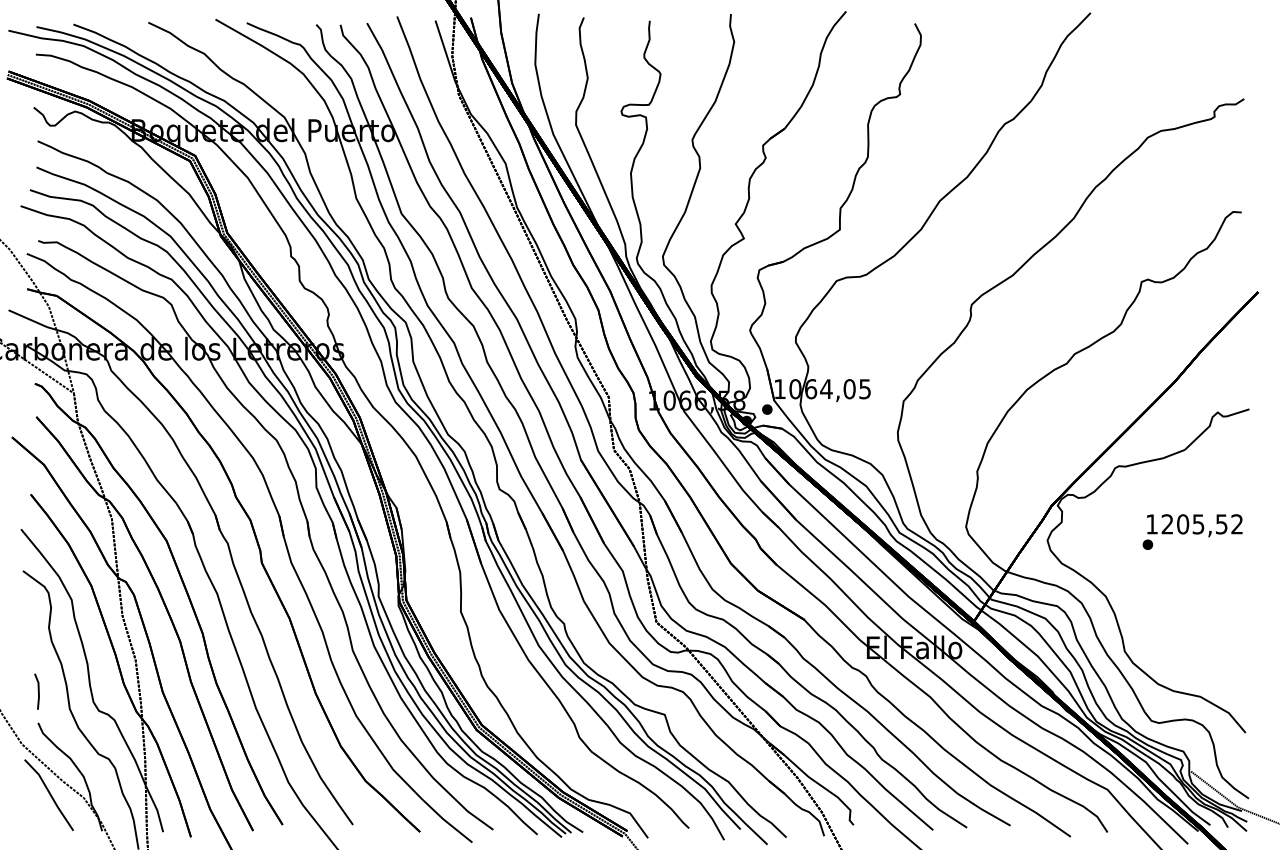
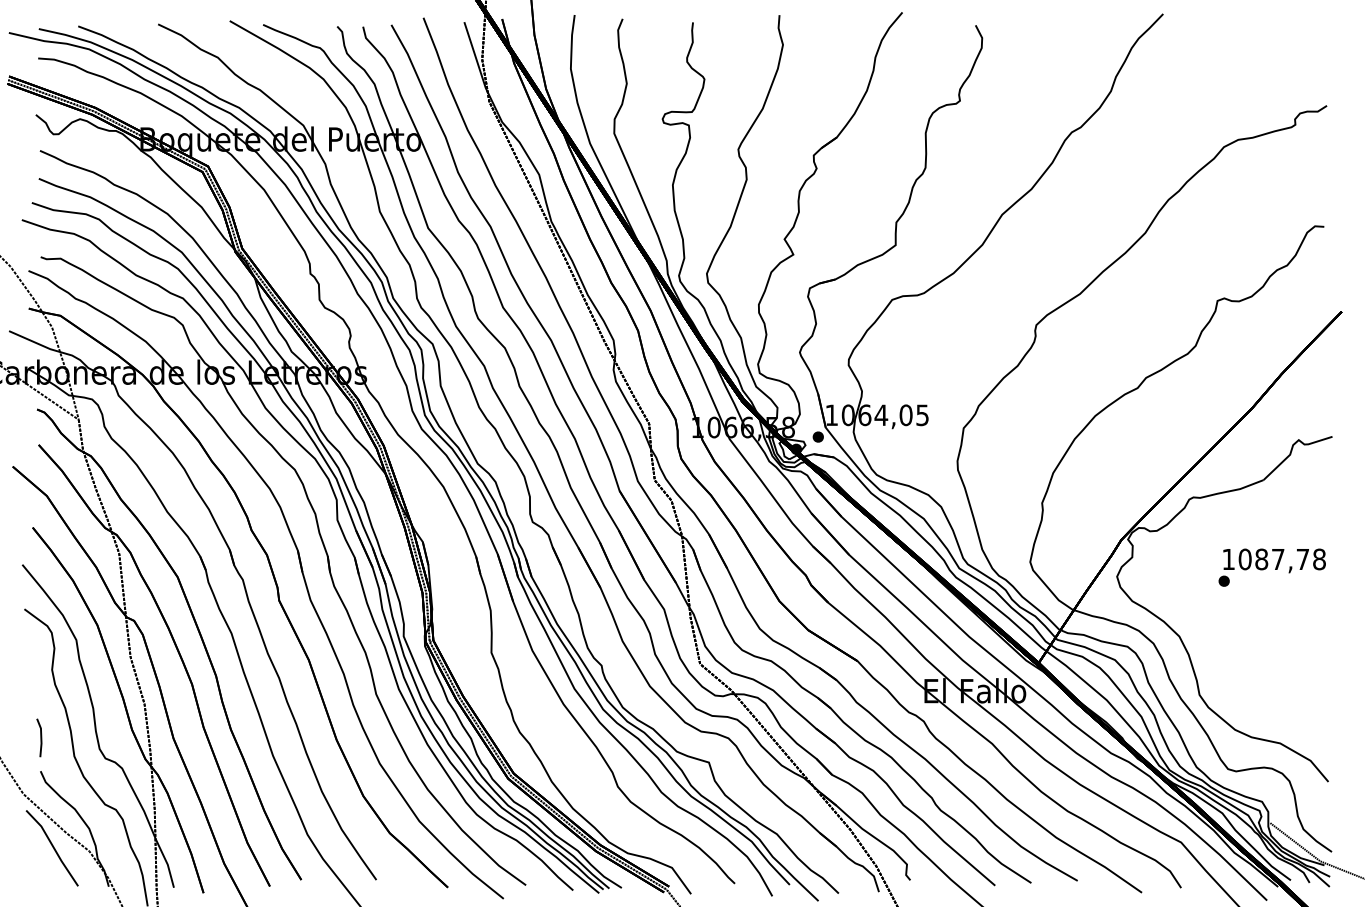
text: (1201, 524) -> (1281, 559), 1205,52 -> 1087,78

